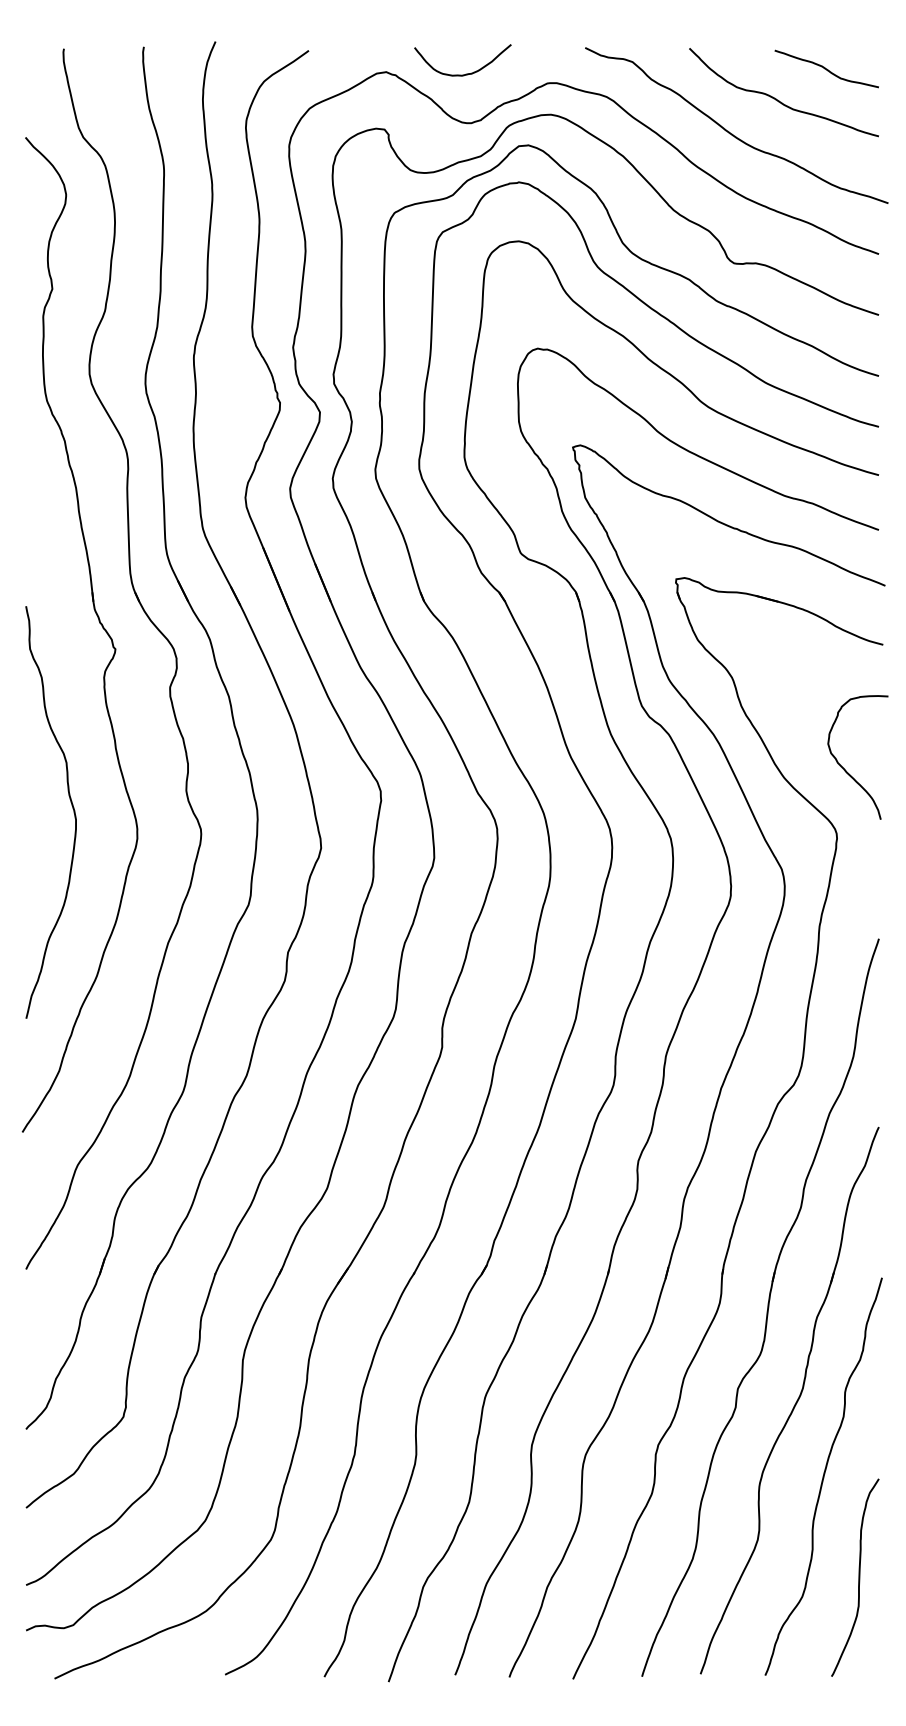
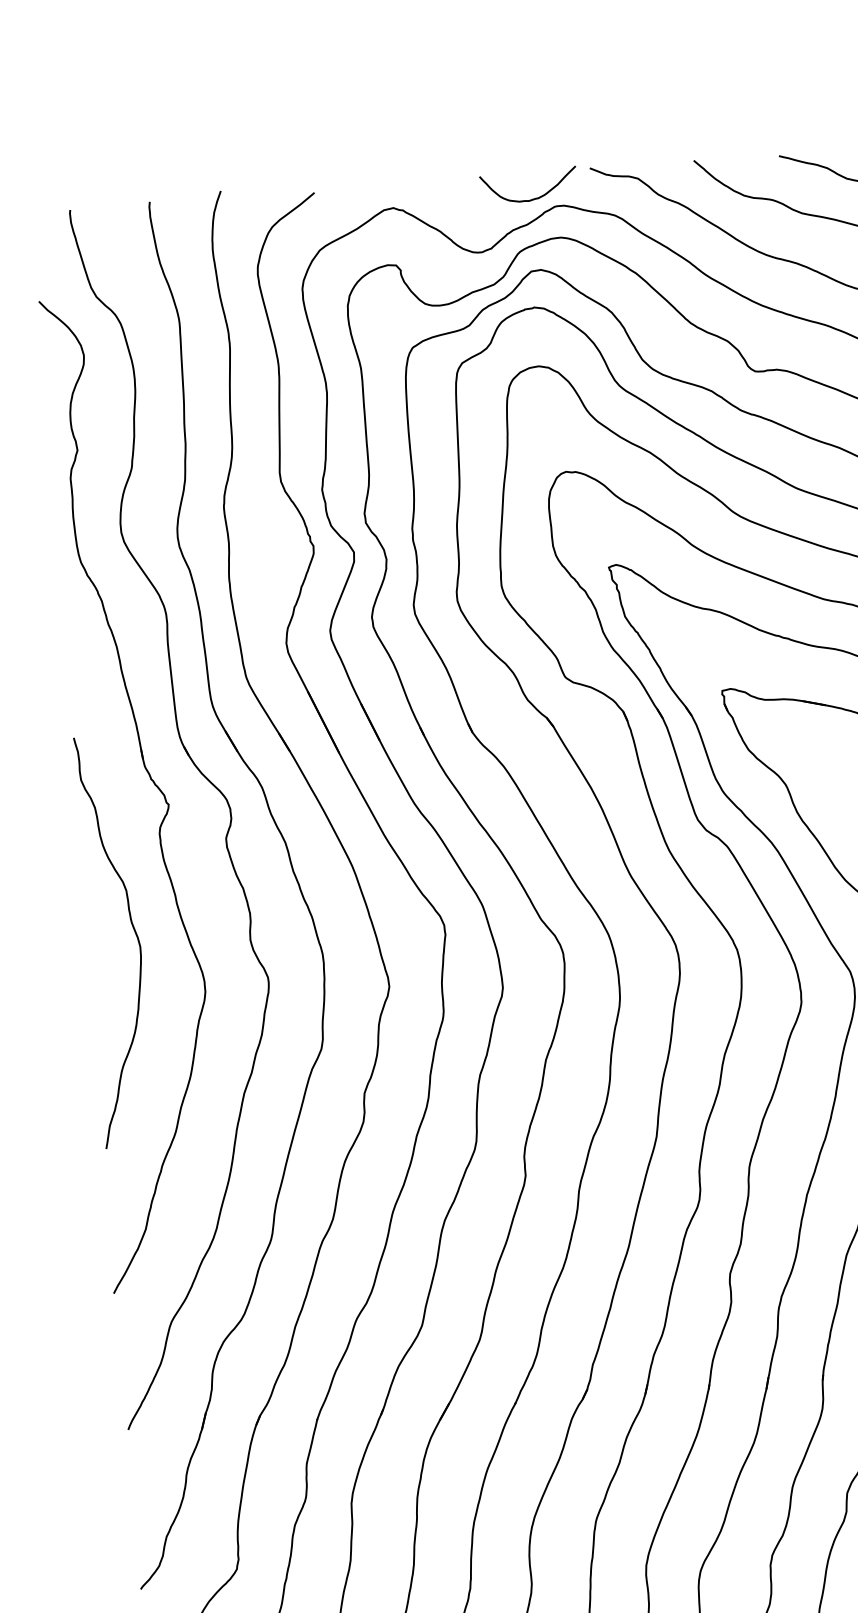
curve: (466, 73) -> (533, 198), moved
curve: (71, 805) -> (134, 932), moved

